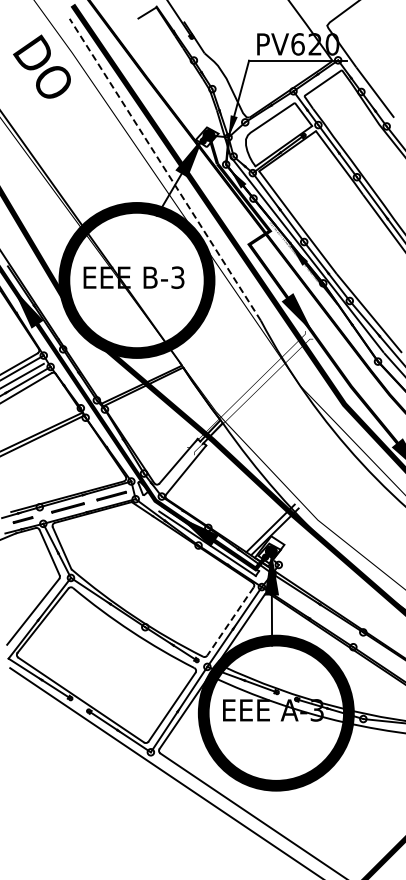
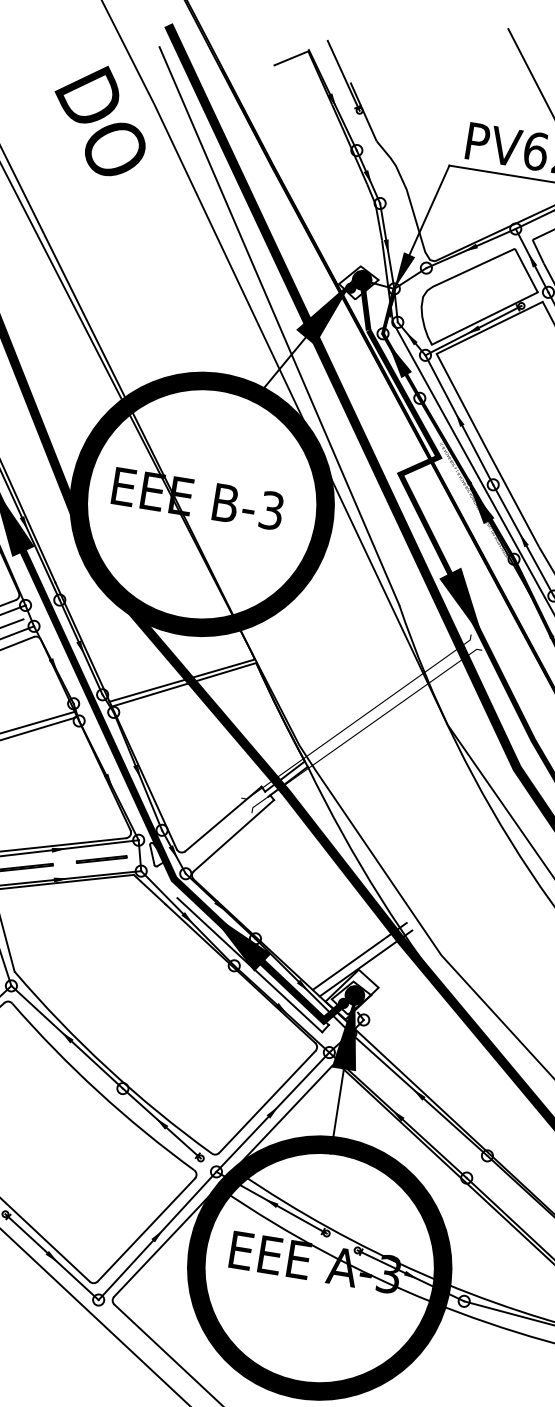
line: (165, 169) -> (279, 325), dashed -> solid
line: (230, 621) -> (267, 1101), dashed -> solid

